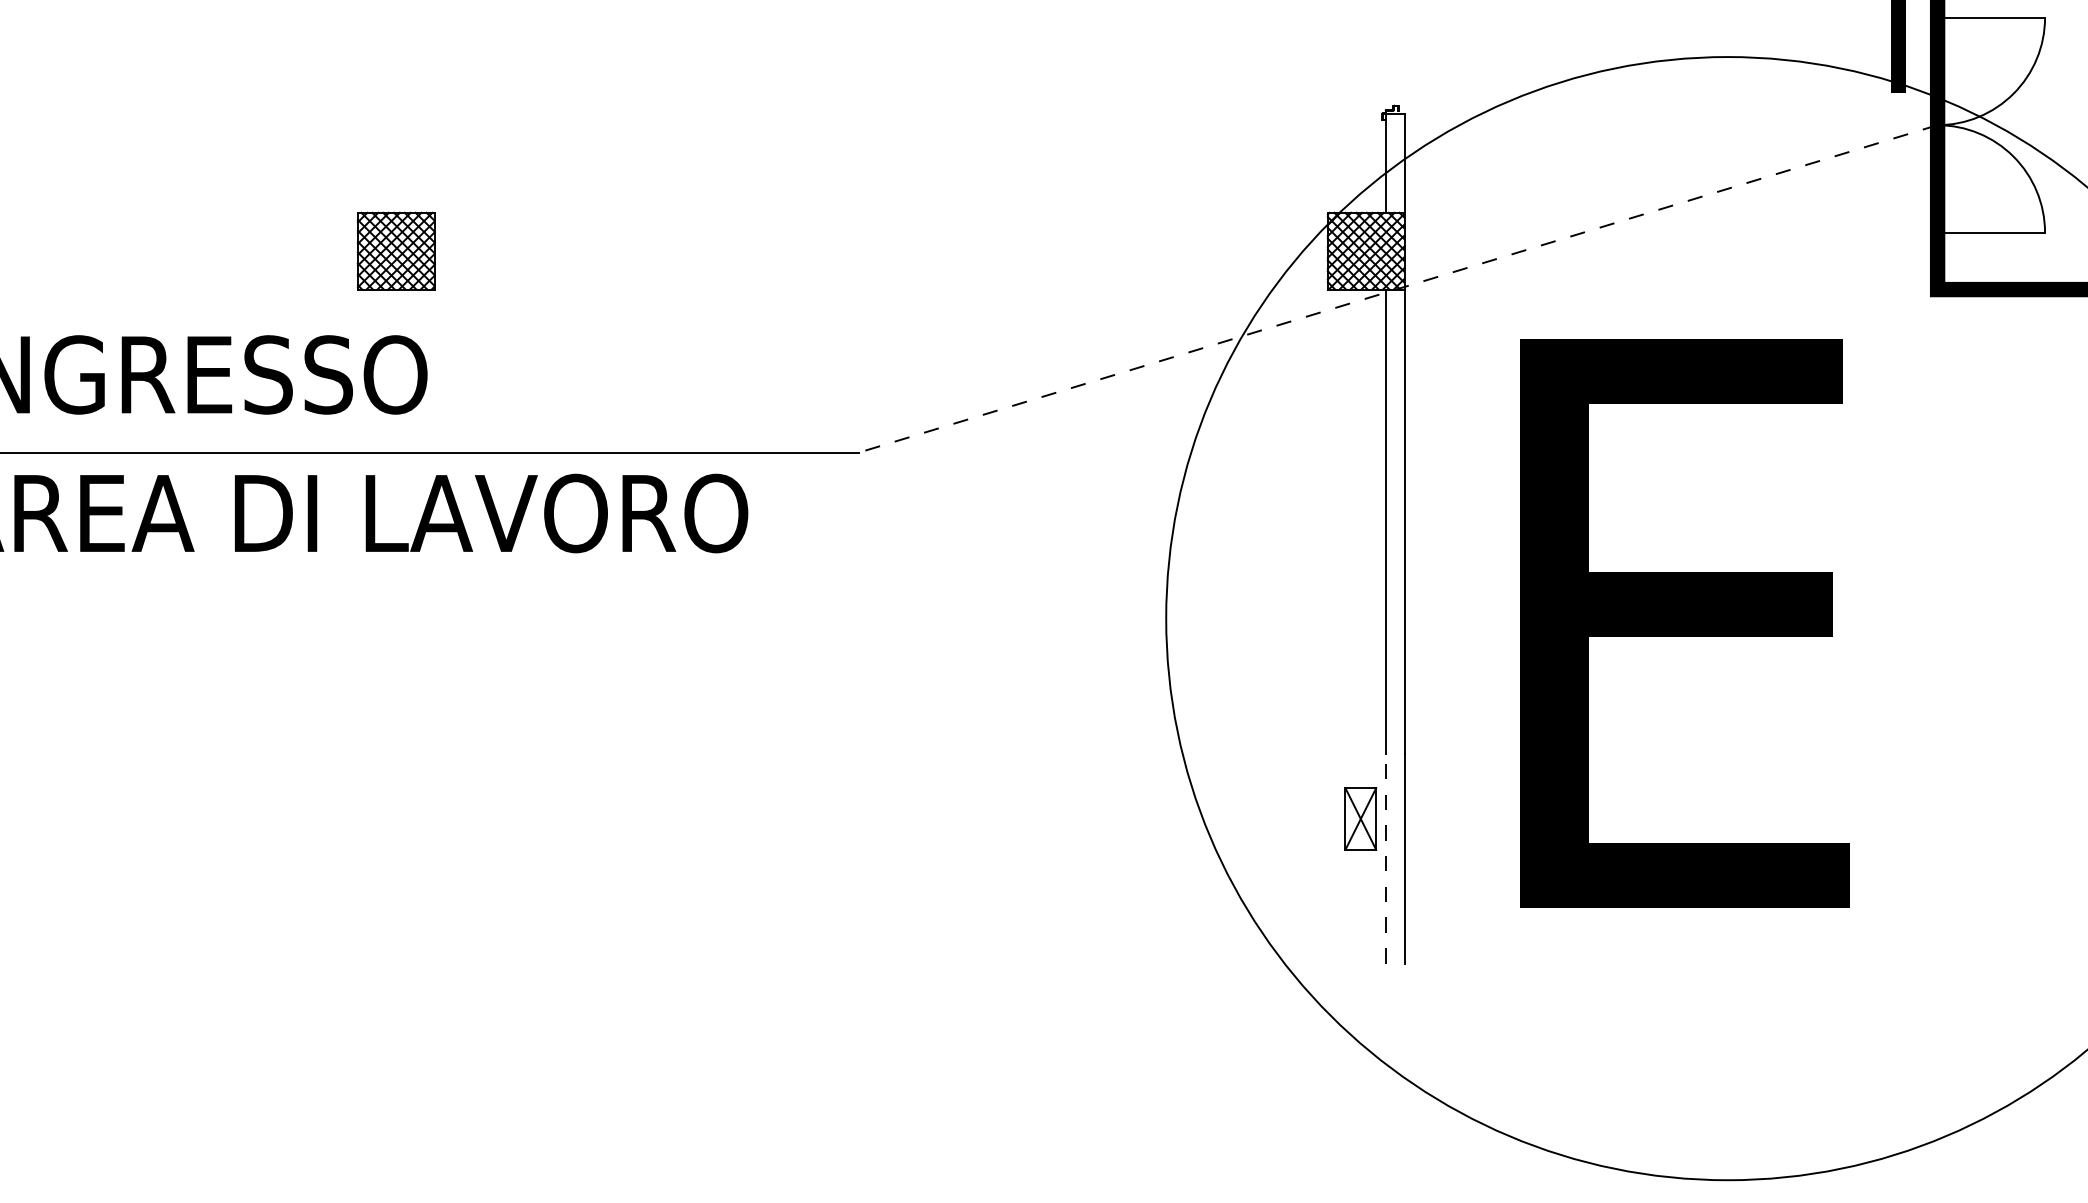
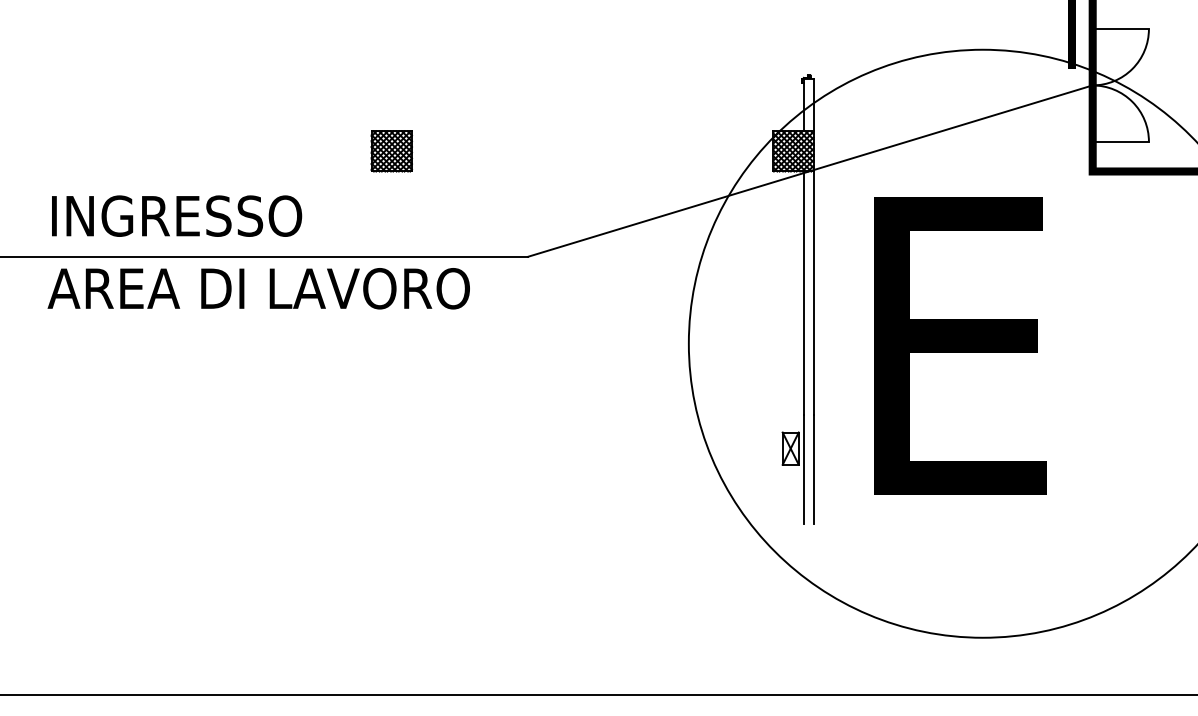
part: (395, 251) -> (391, 151), moved
line: (1396, 289) -> (809, 171), dashed -> solid
line: (1385, 858) -> (803, 469), dashed -> solid

